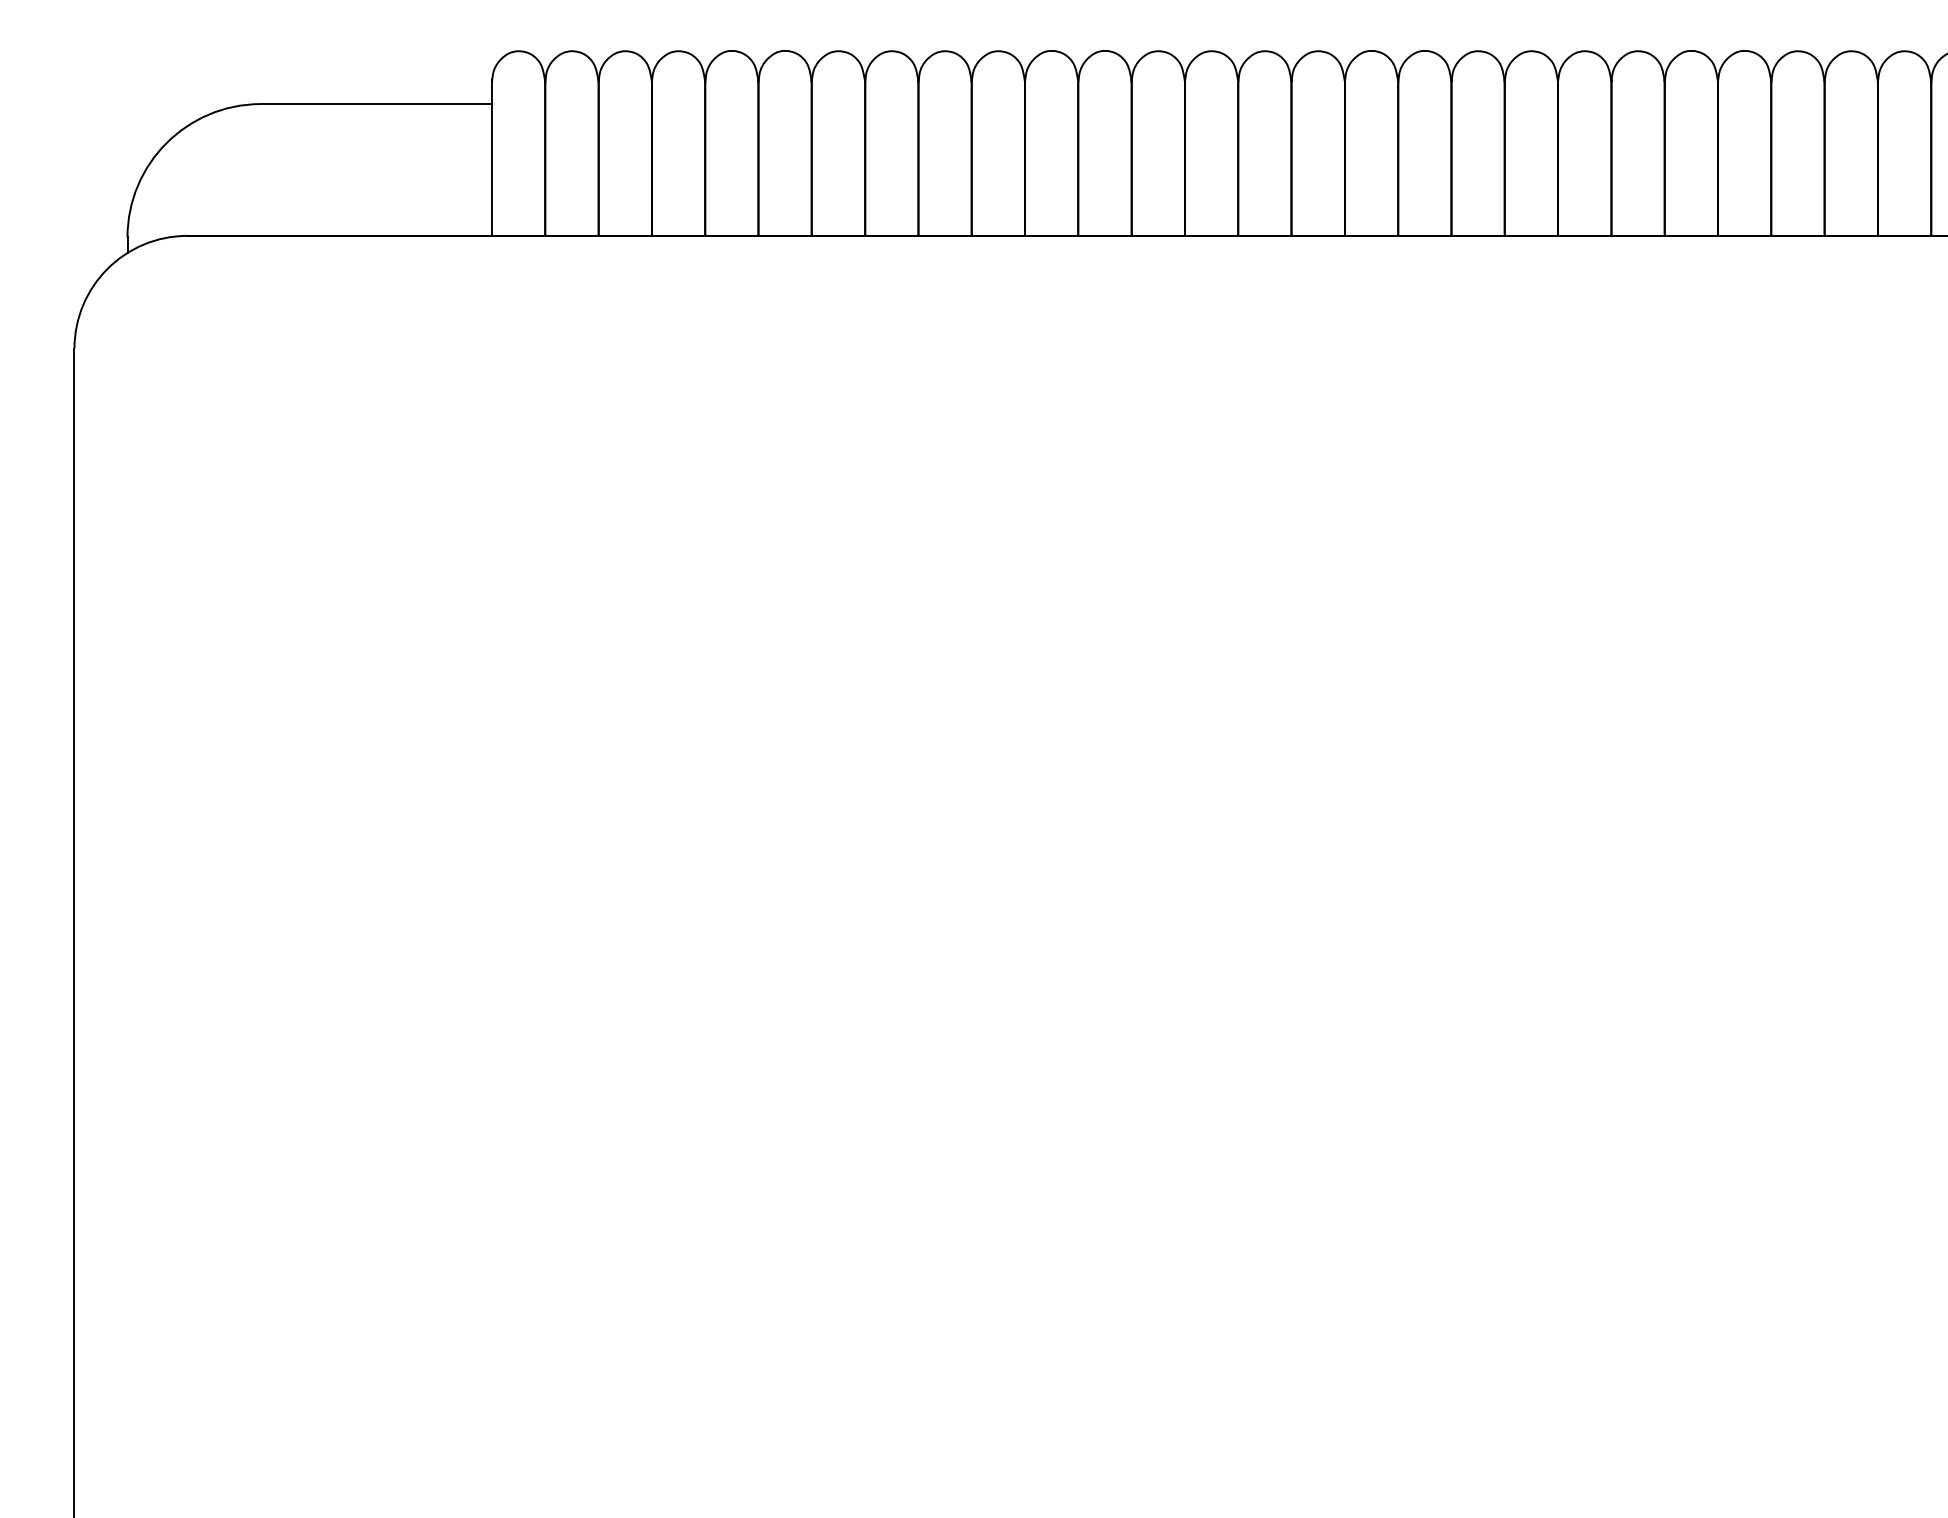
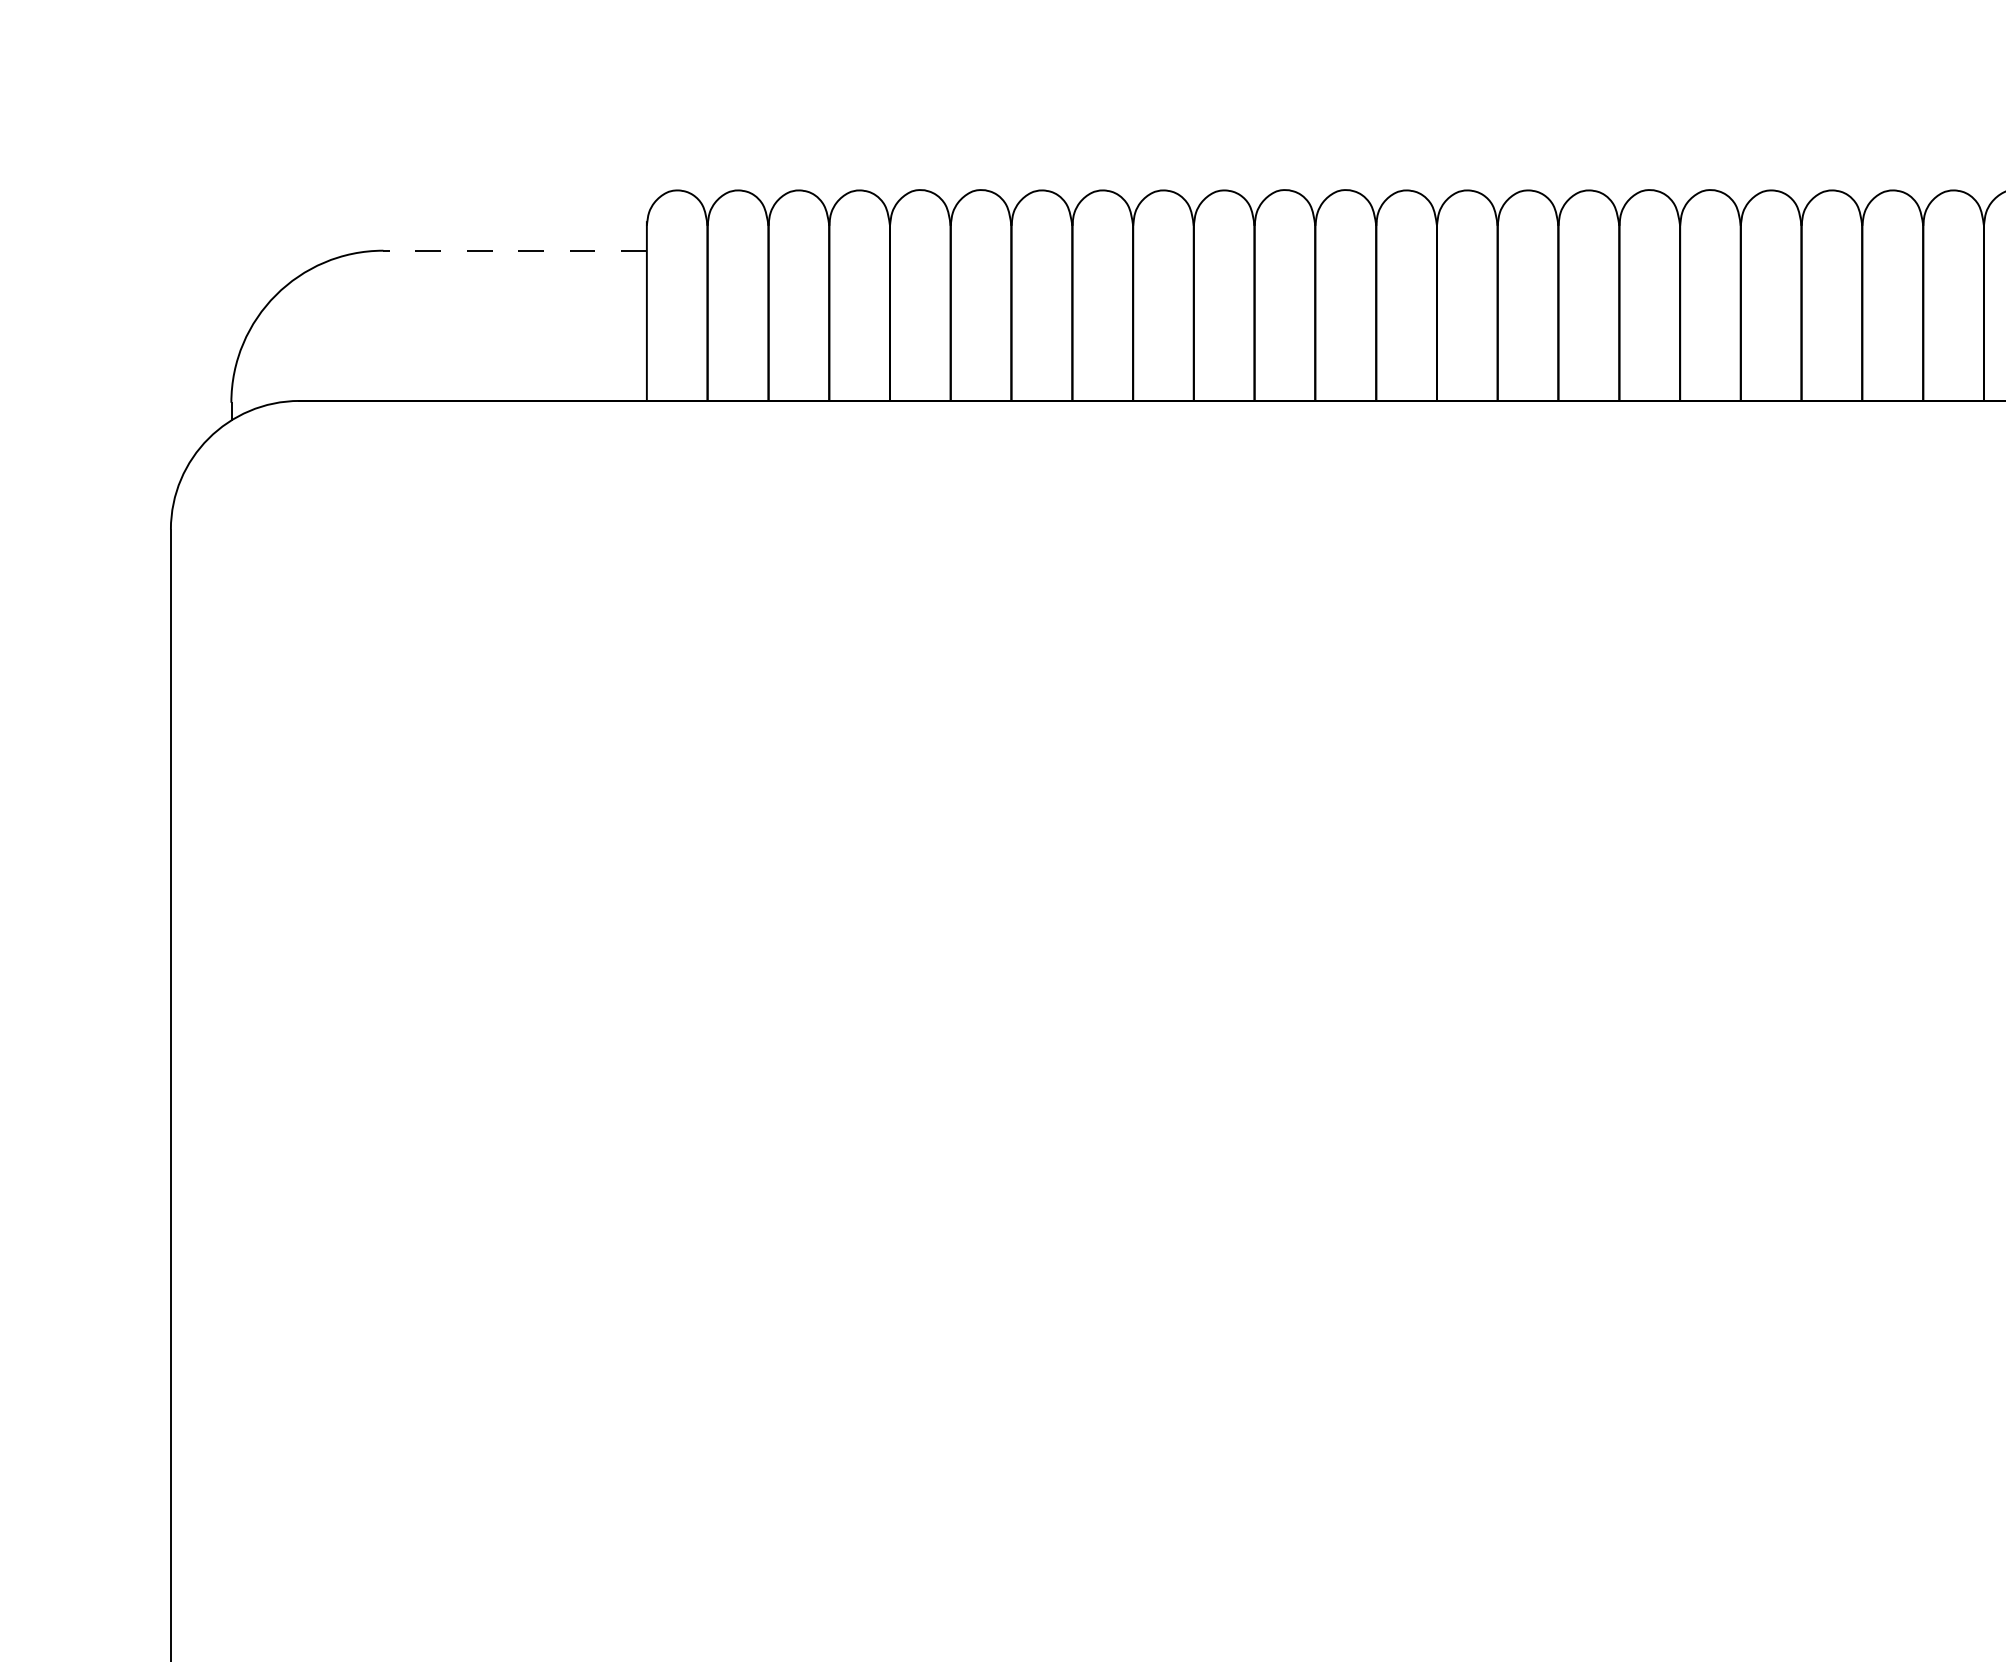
line: (376, 104) -> (515, 251), solid -> dashed

